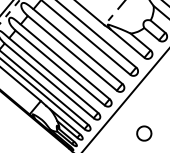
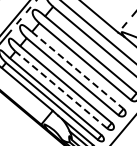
line: (65, 62) -> (78, 71), solid -> dashed
line: (48, 80) -> (60, 89), solid -> dashed

